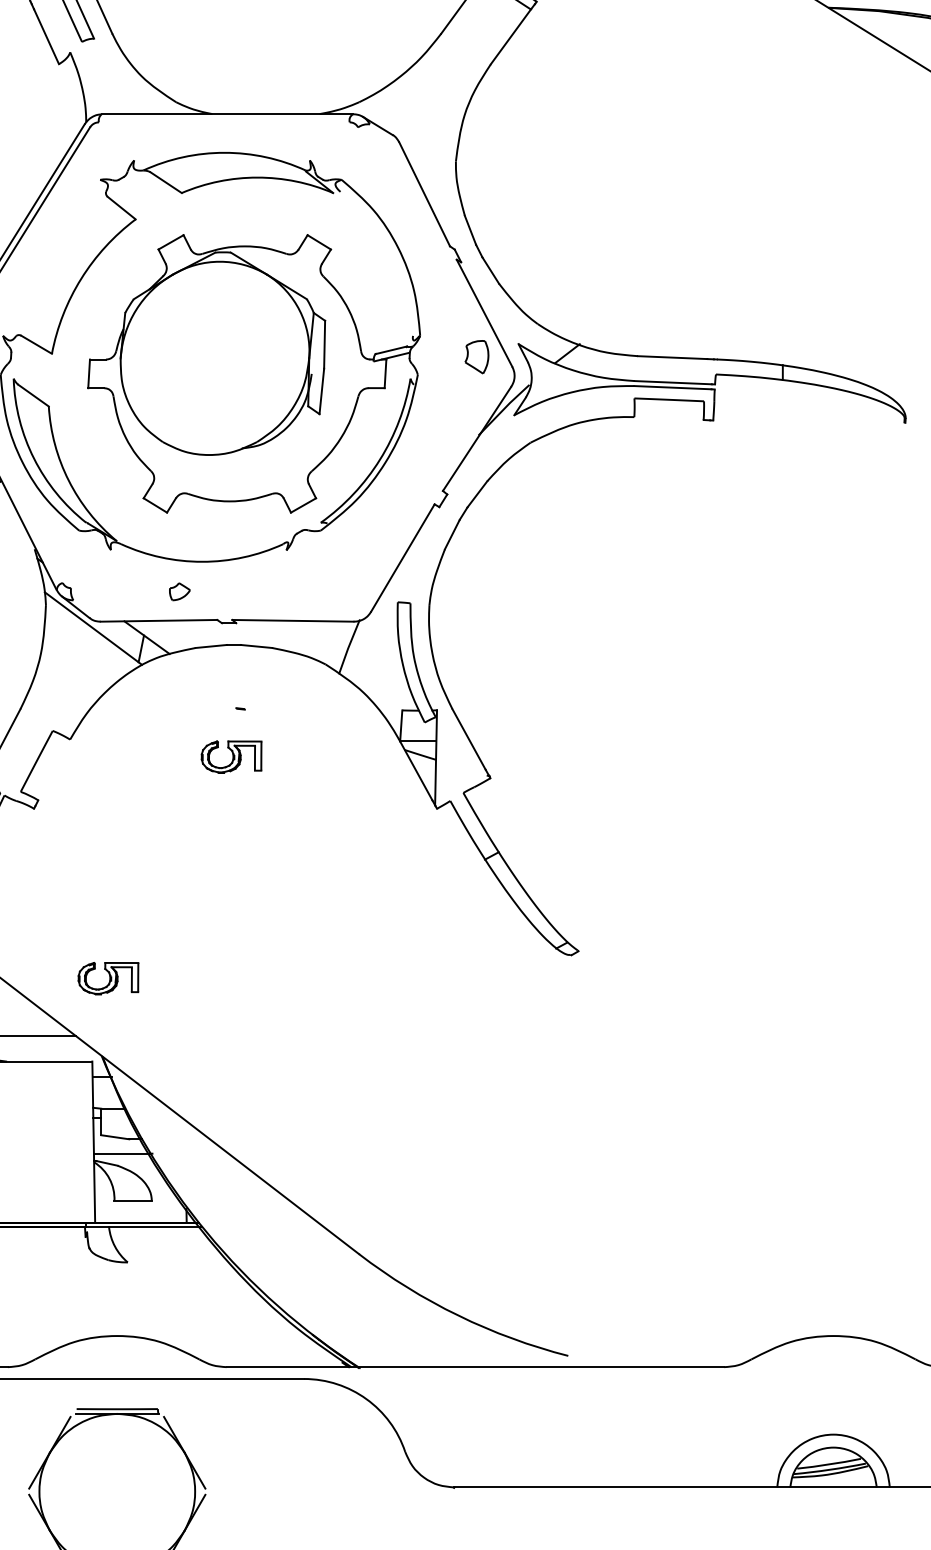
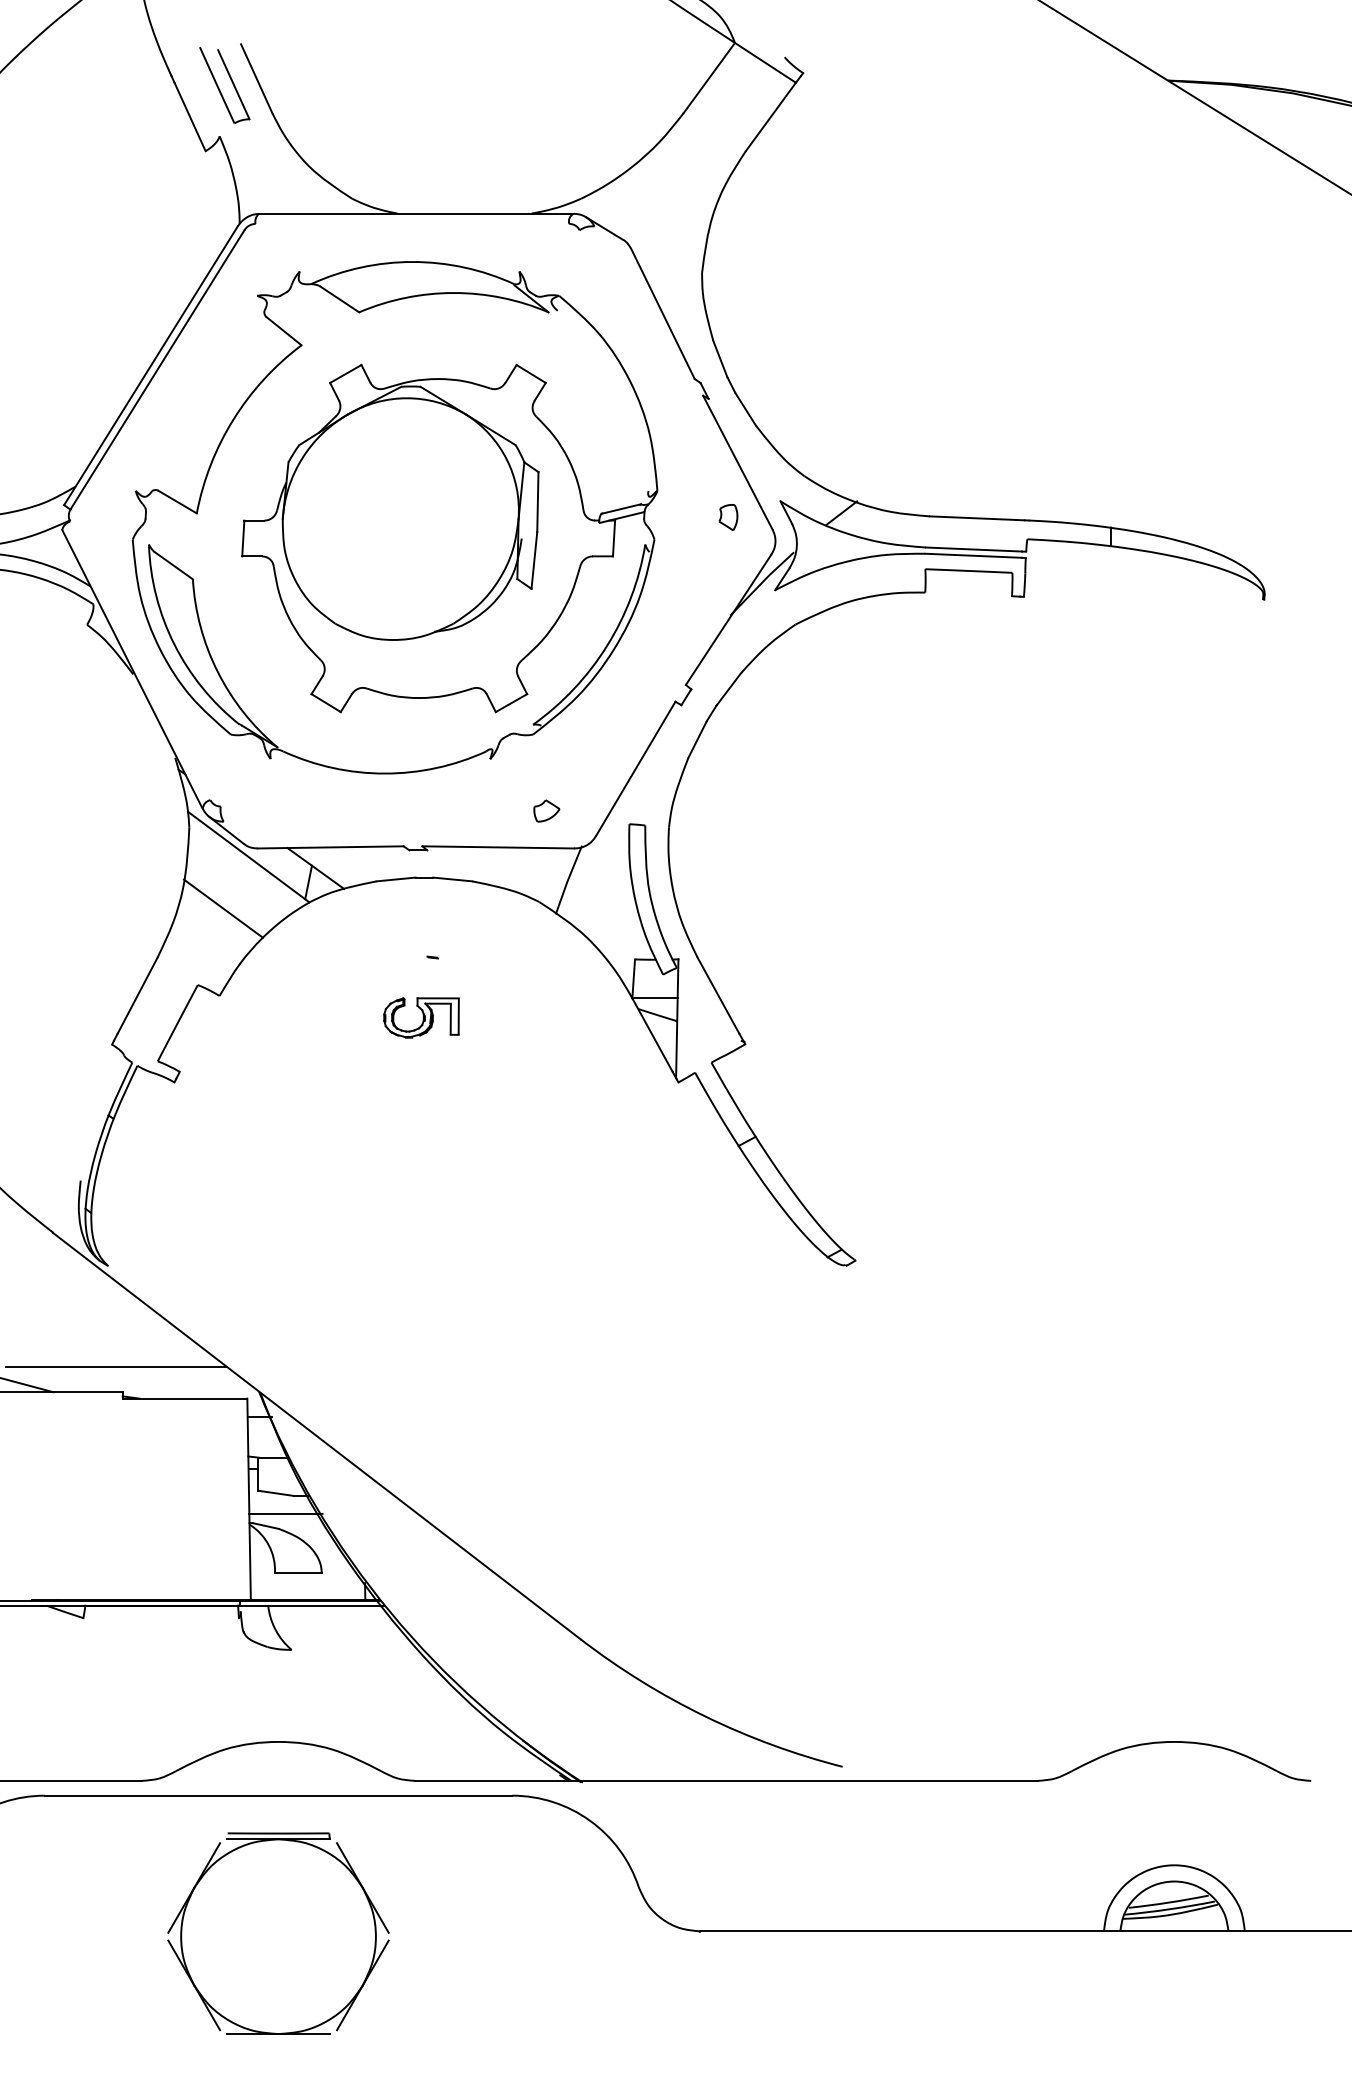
part: (477, 357) -> (728, 517), size x0.62
part: (179, 591) -> (546, 810), moved
line: (72, 669) -> (222, 908), added
part: (108, 978) -> (267, 1294), removed

